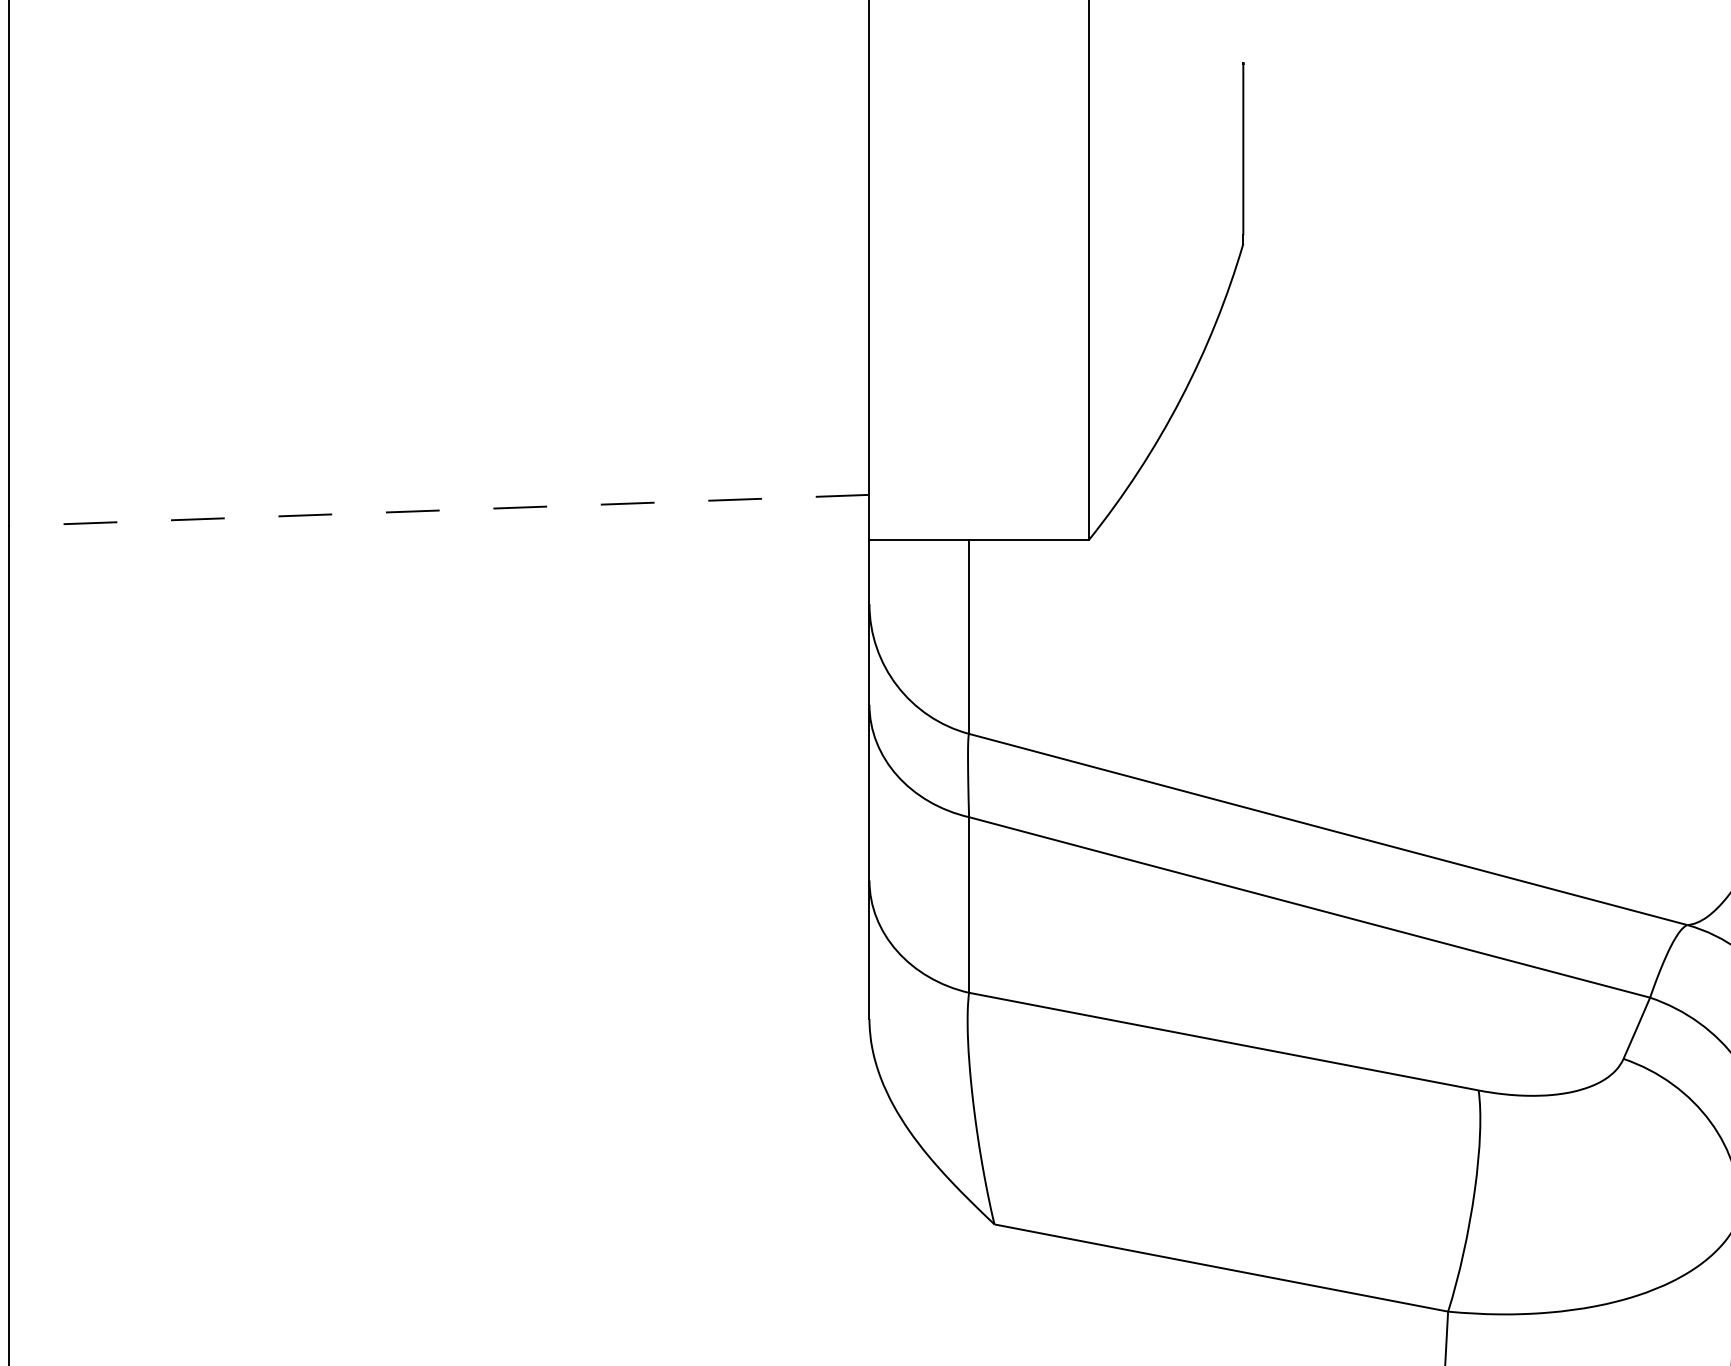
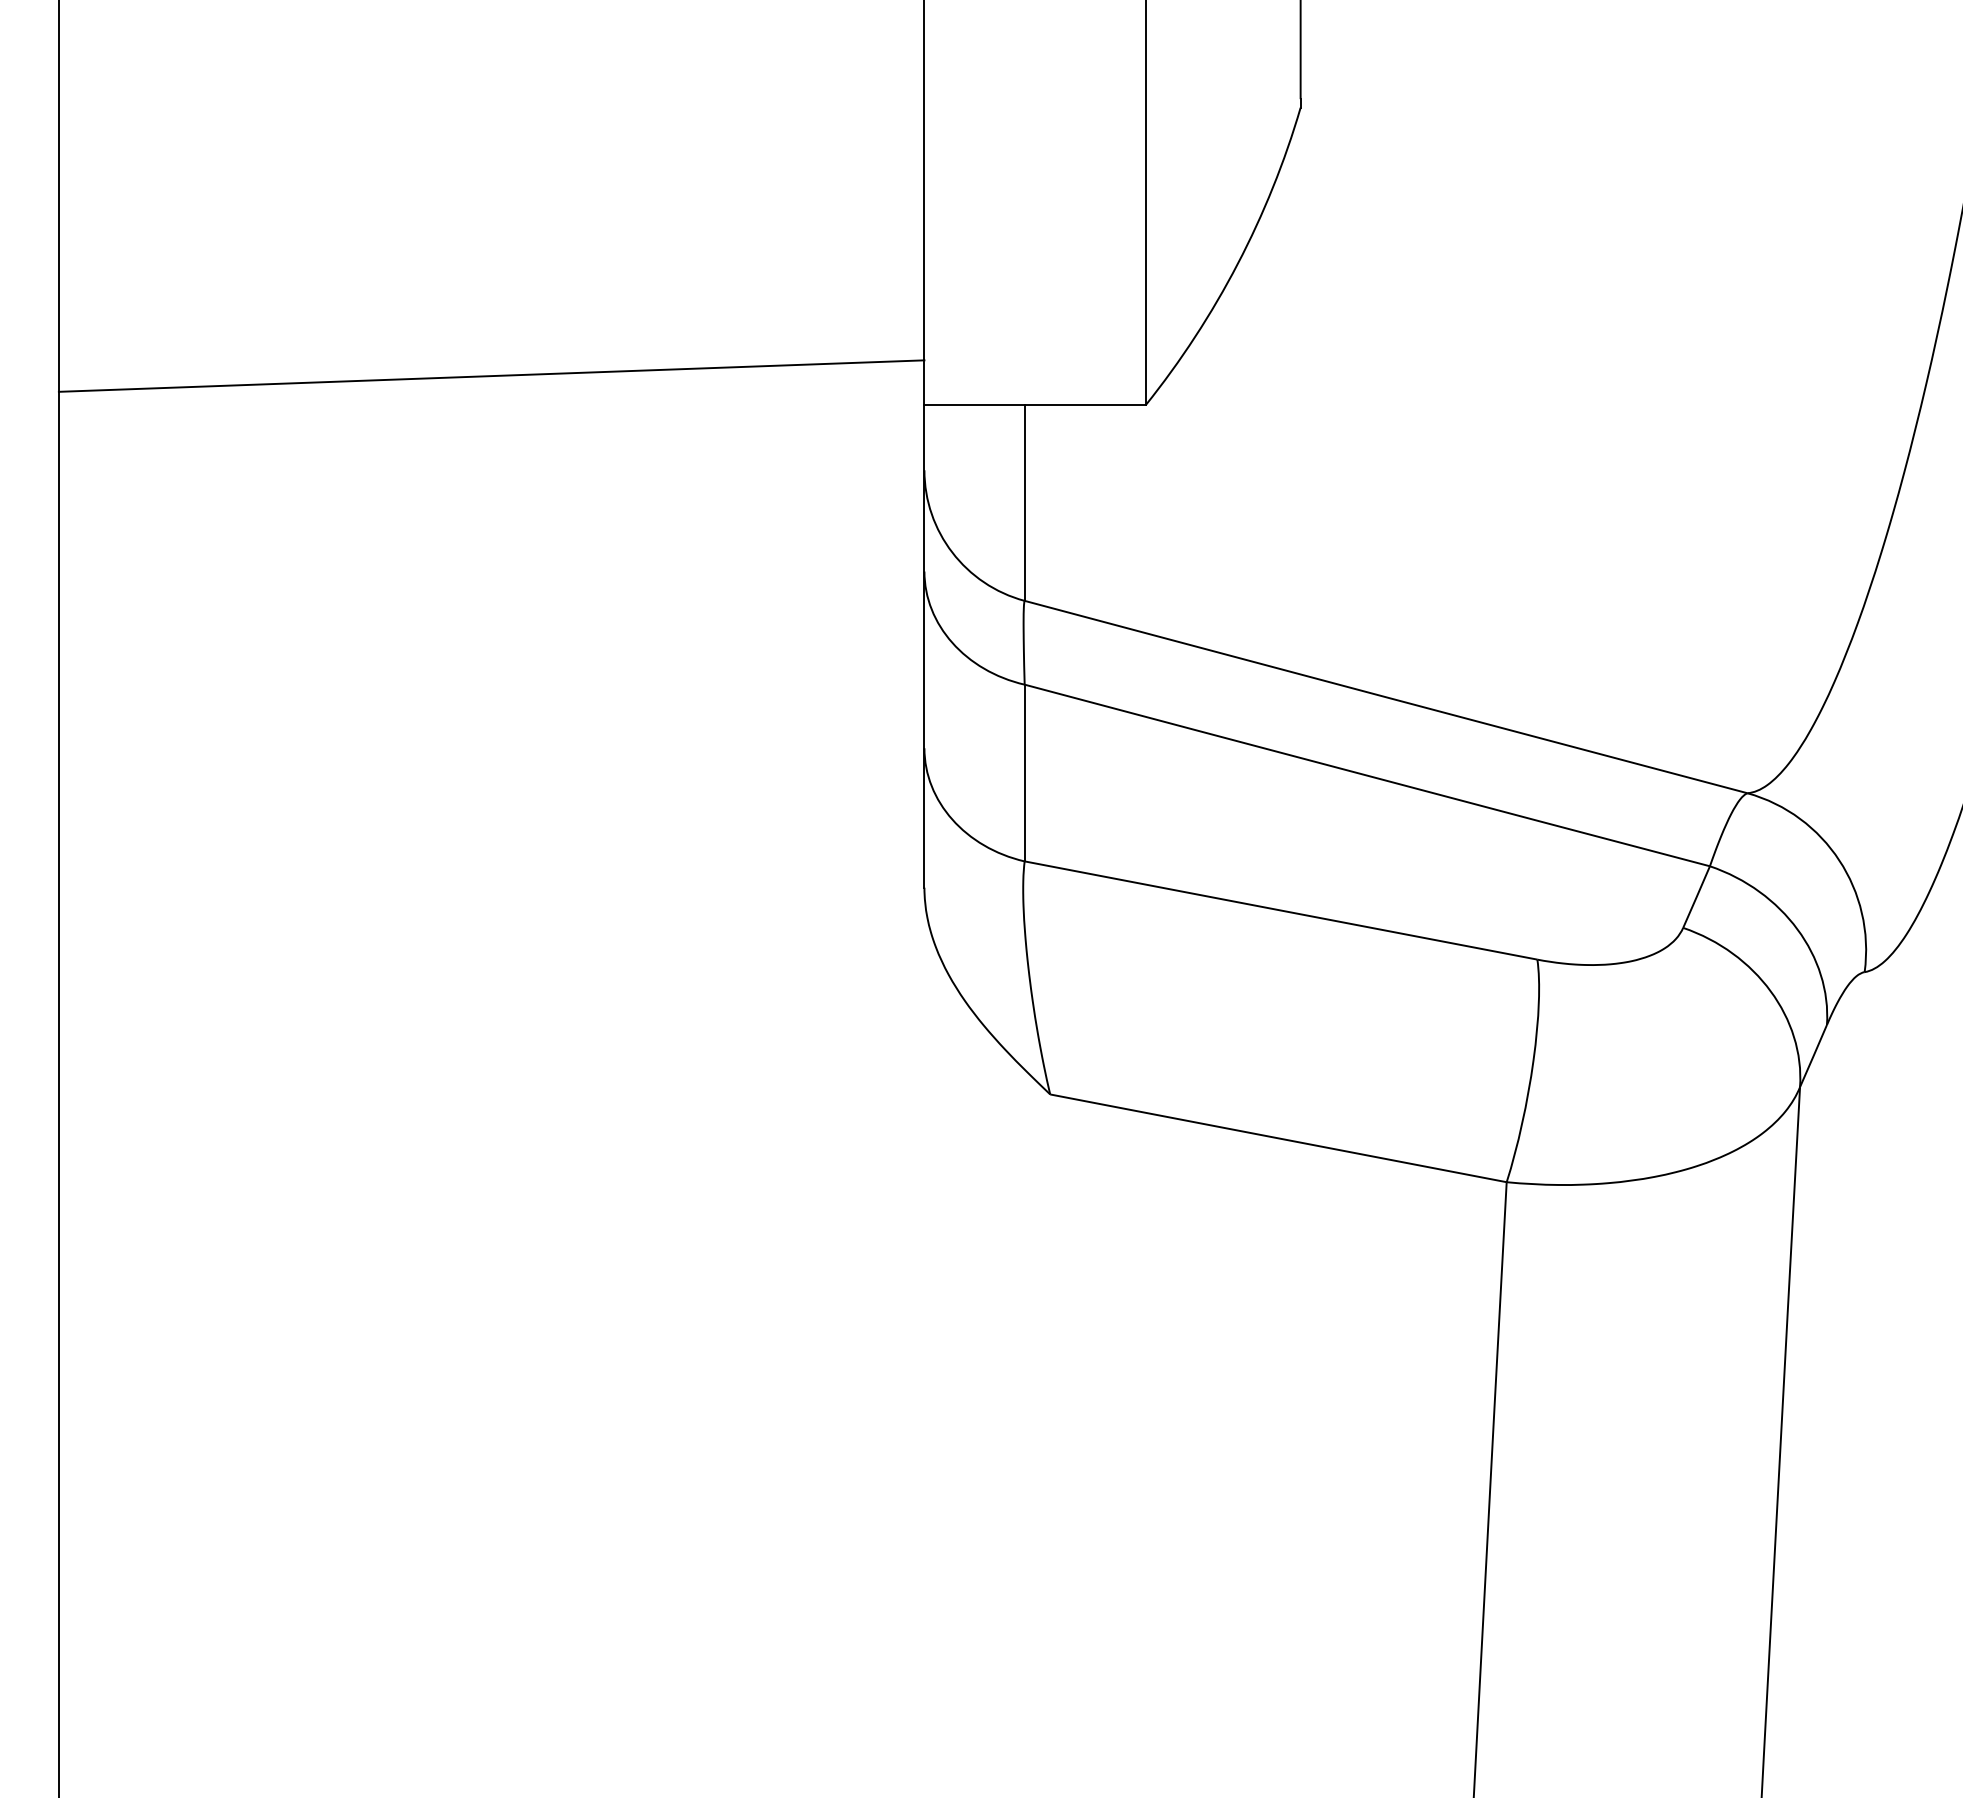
line: (439, 510) -> (491, 376), dashed -> solid

